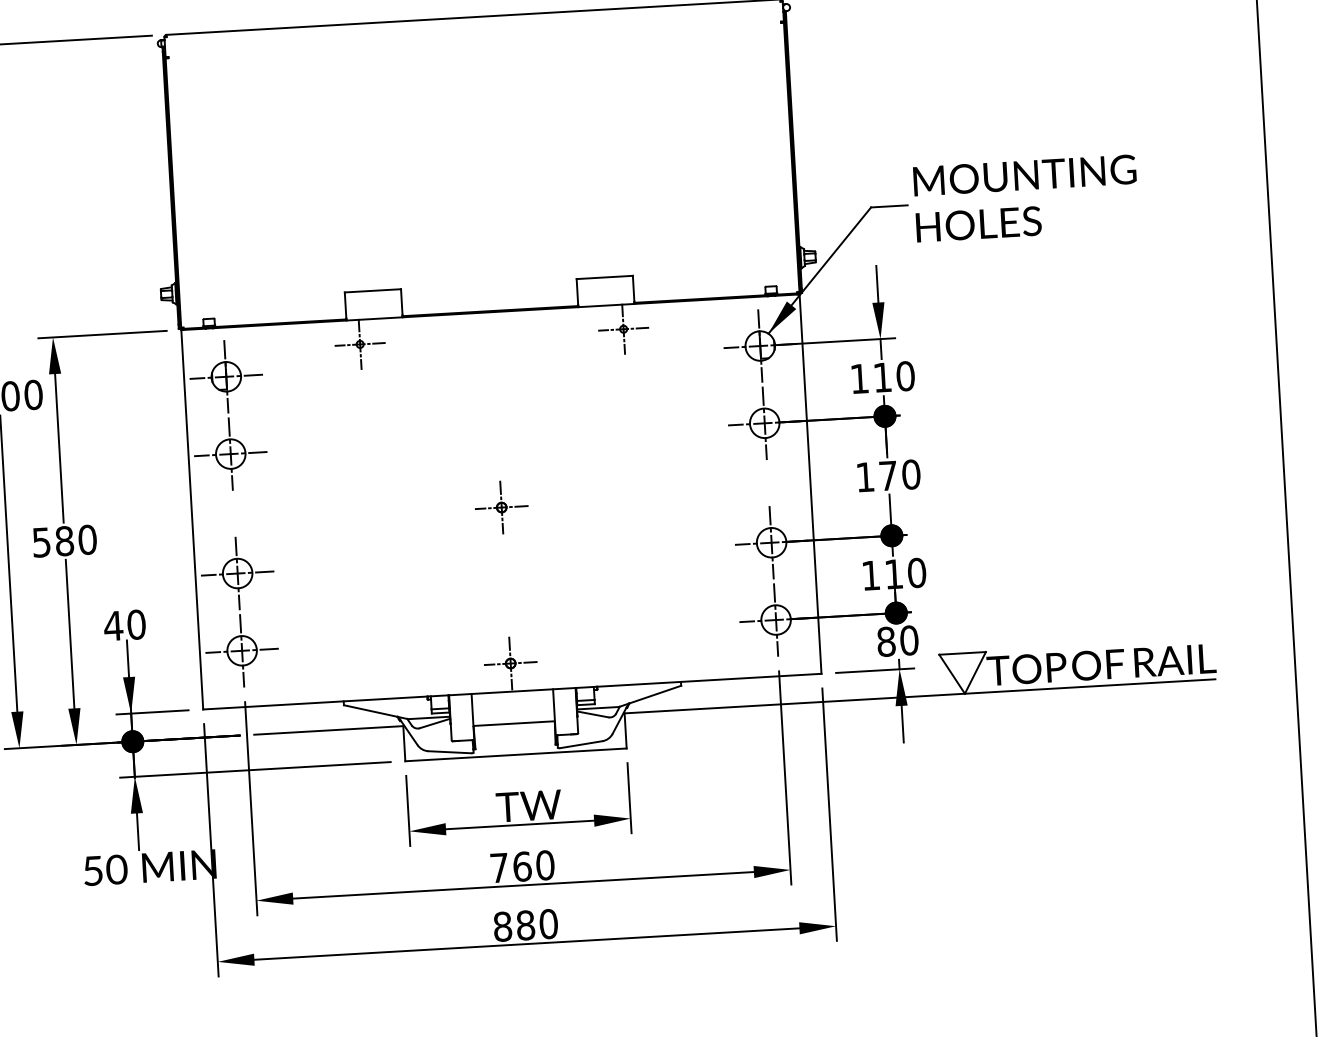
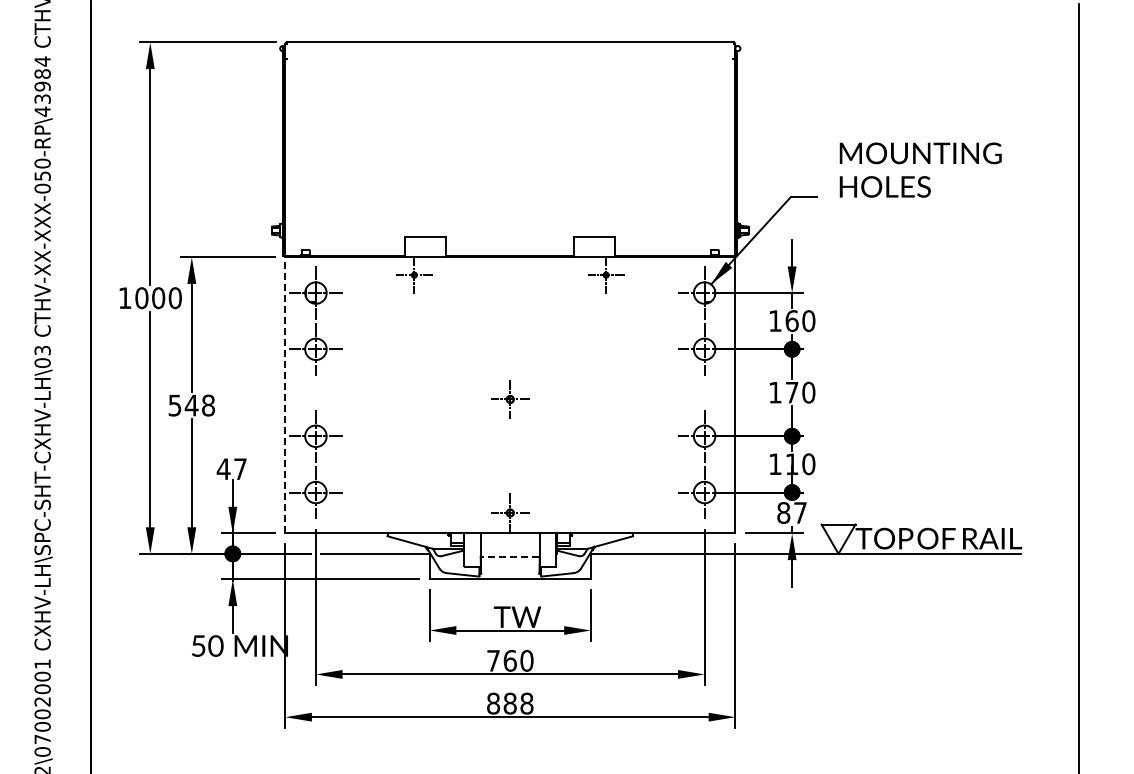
text: (1025, 197) -> (920, 169), moved
text: (881, 378) -> (791, 321), 110 -> 160
line: (192, 518) -> (285, 394), solid -> dashed
text: (75, 540) -> (199, 405), 580 -> 548
text: (136, 625) -> (240, 469), 40 -> 47
text: (909, 639) -> (800, 512), 80 -> 87
line: (514, 723) -> (510, 556), solid -> dashed
text: (548, 923) -> (526, 703), 880 -> 888

